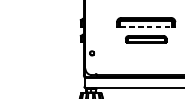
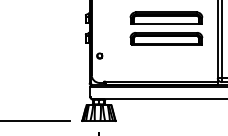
line: (146, 26) -> (166, 23), dashed -> solid
part: (146, 39) -> (166, 38), size x1.43

